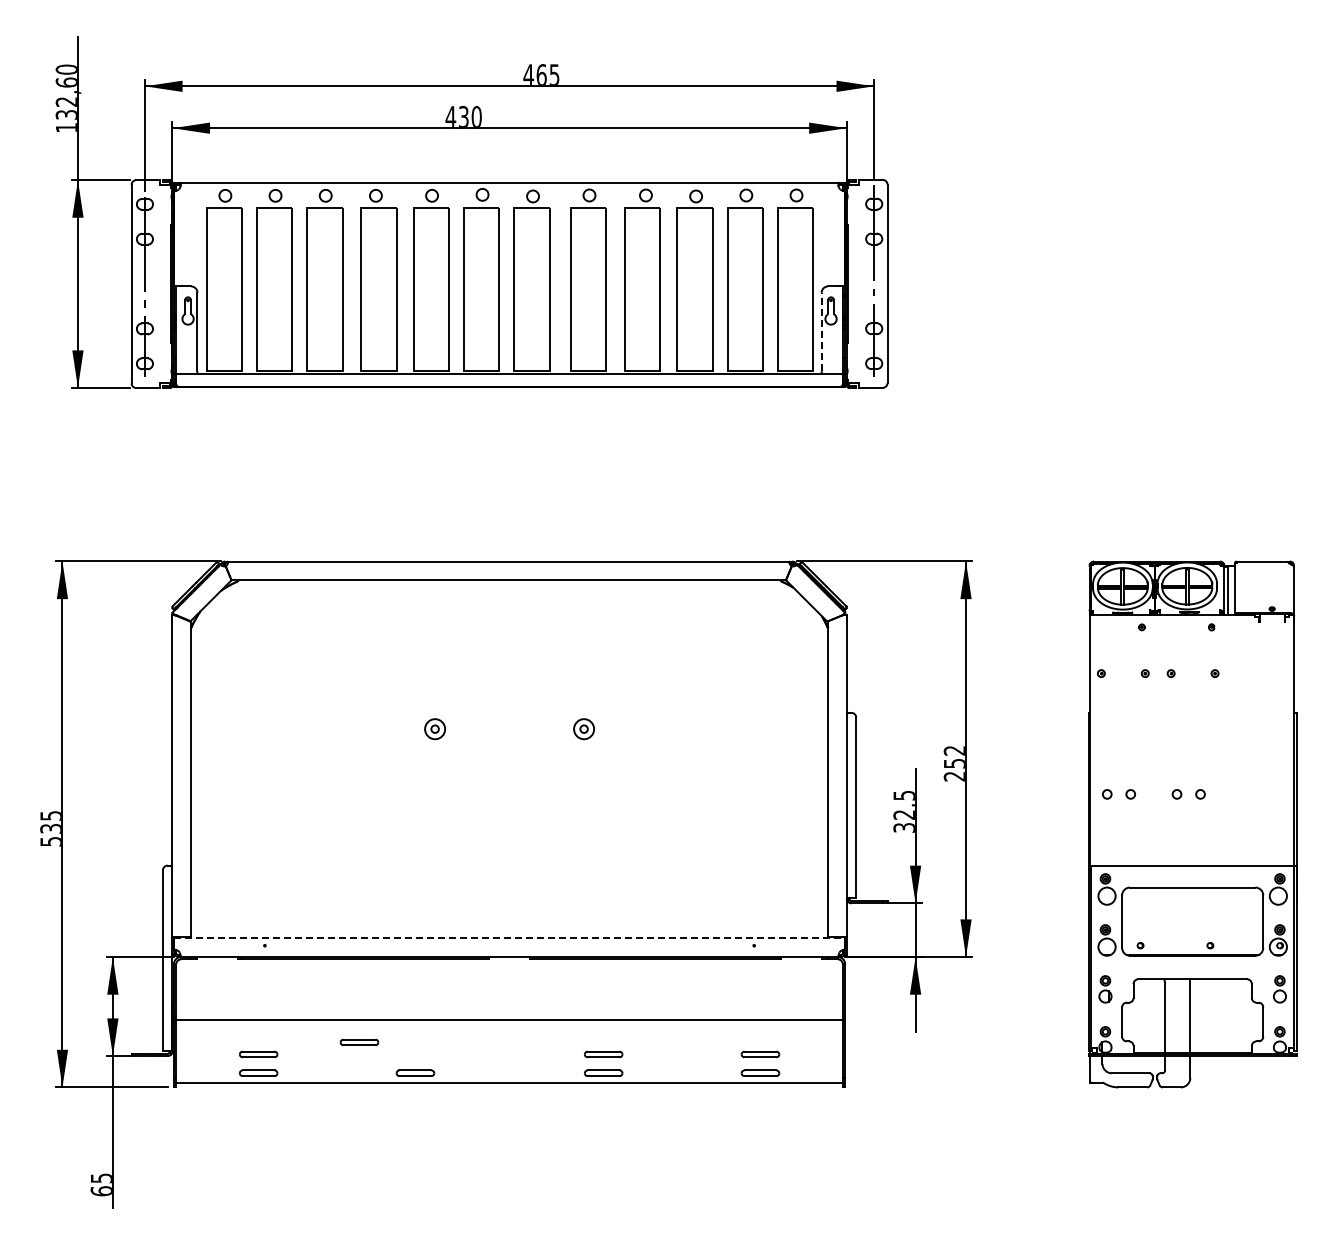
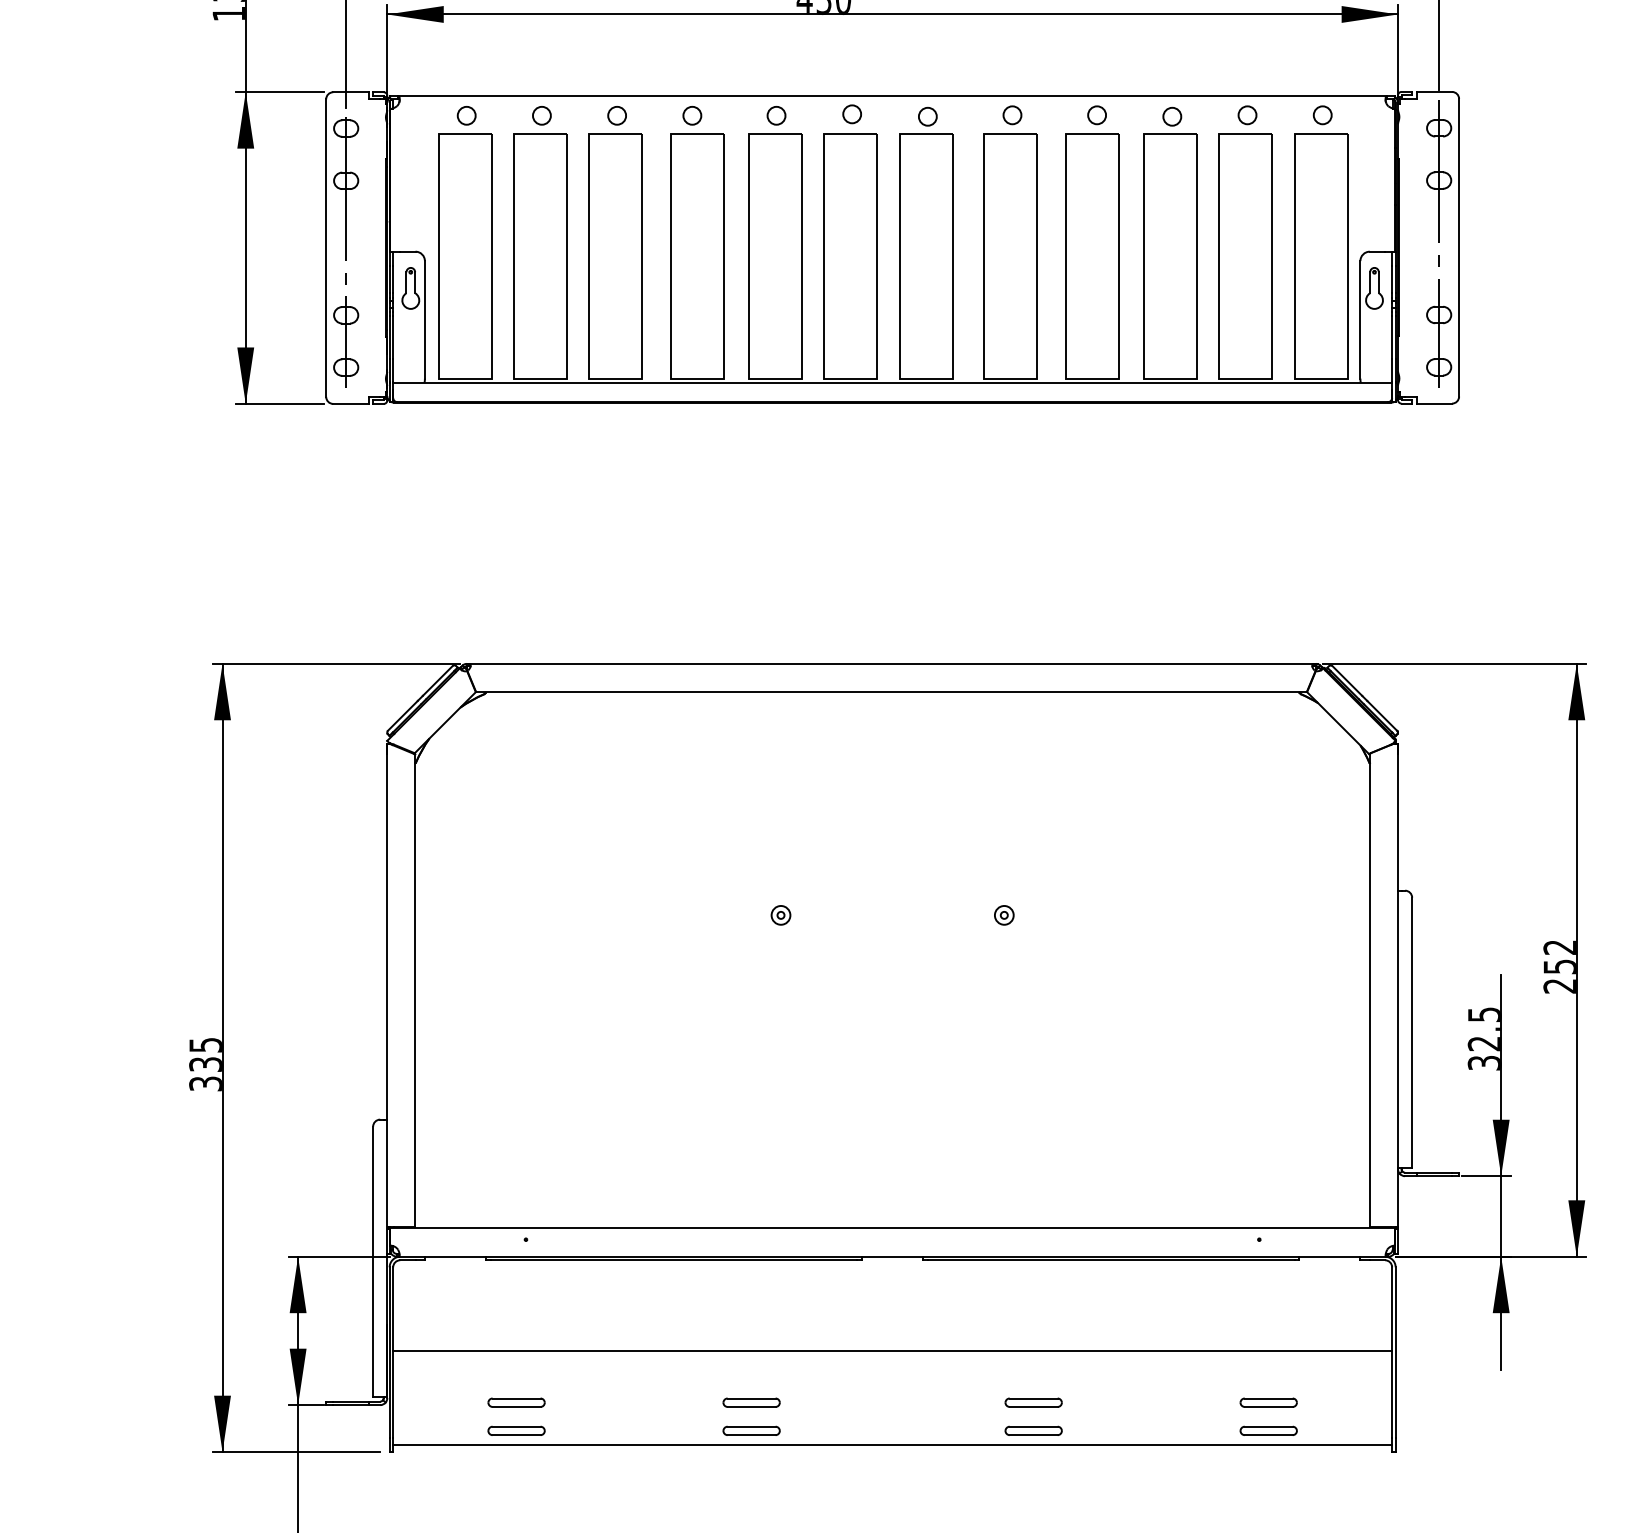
line: (821, 331) -> (1360, 319), dashed -> solid
part: (434, 729) -> (780, 915), size x0.62
part: (583, 729) -> (1003, 915), size x0.62
text: (50, 841) -> (204, 1083), 535 -> 335
line: (510, 937) -> (894, 1227), dashed -> solid
part: (359, 1041) -> (751, 1401), moved

